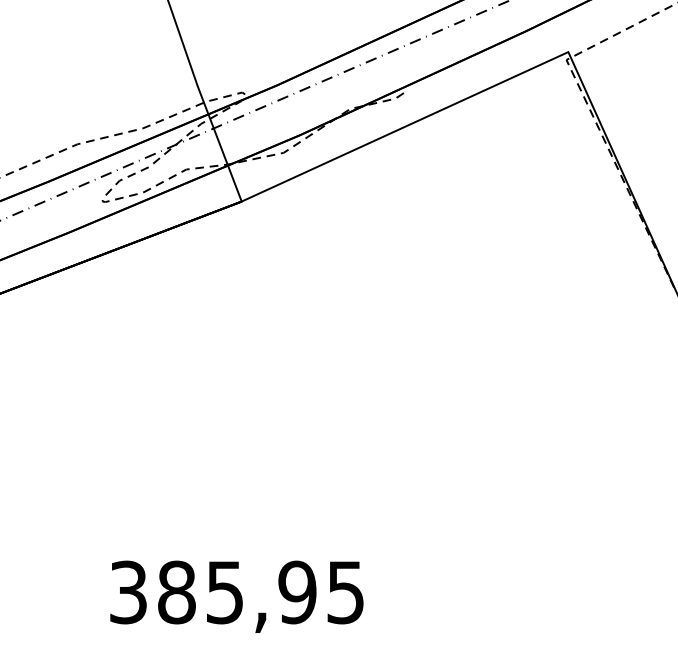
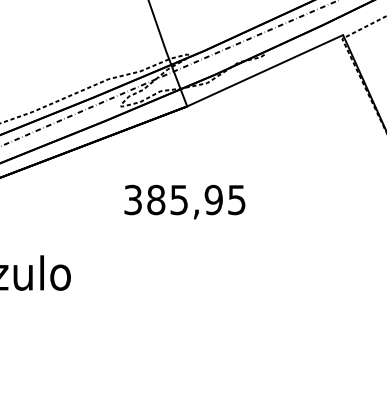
text: (236, 595) -> (184, 201), moved

